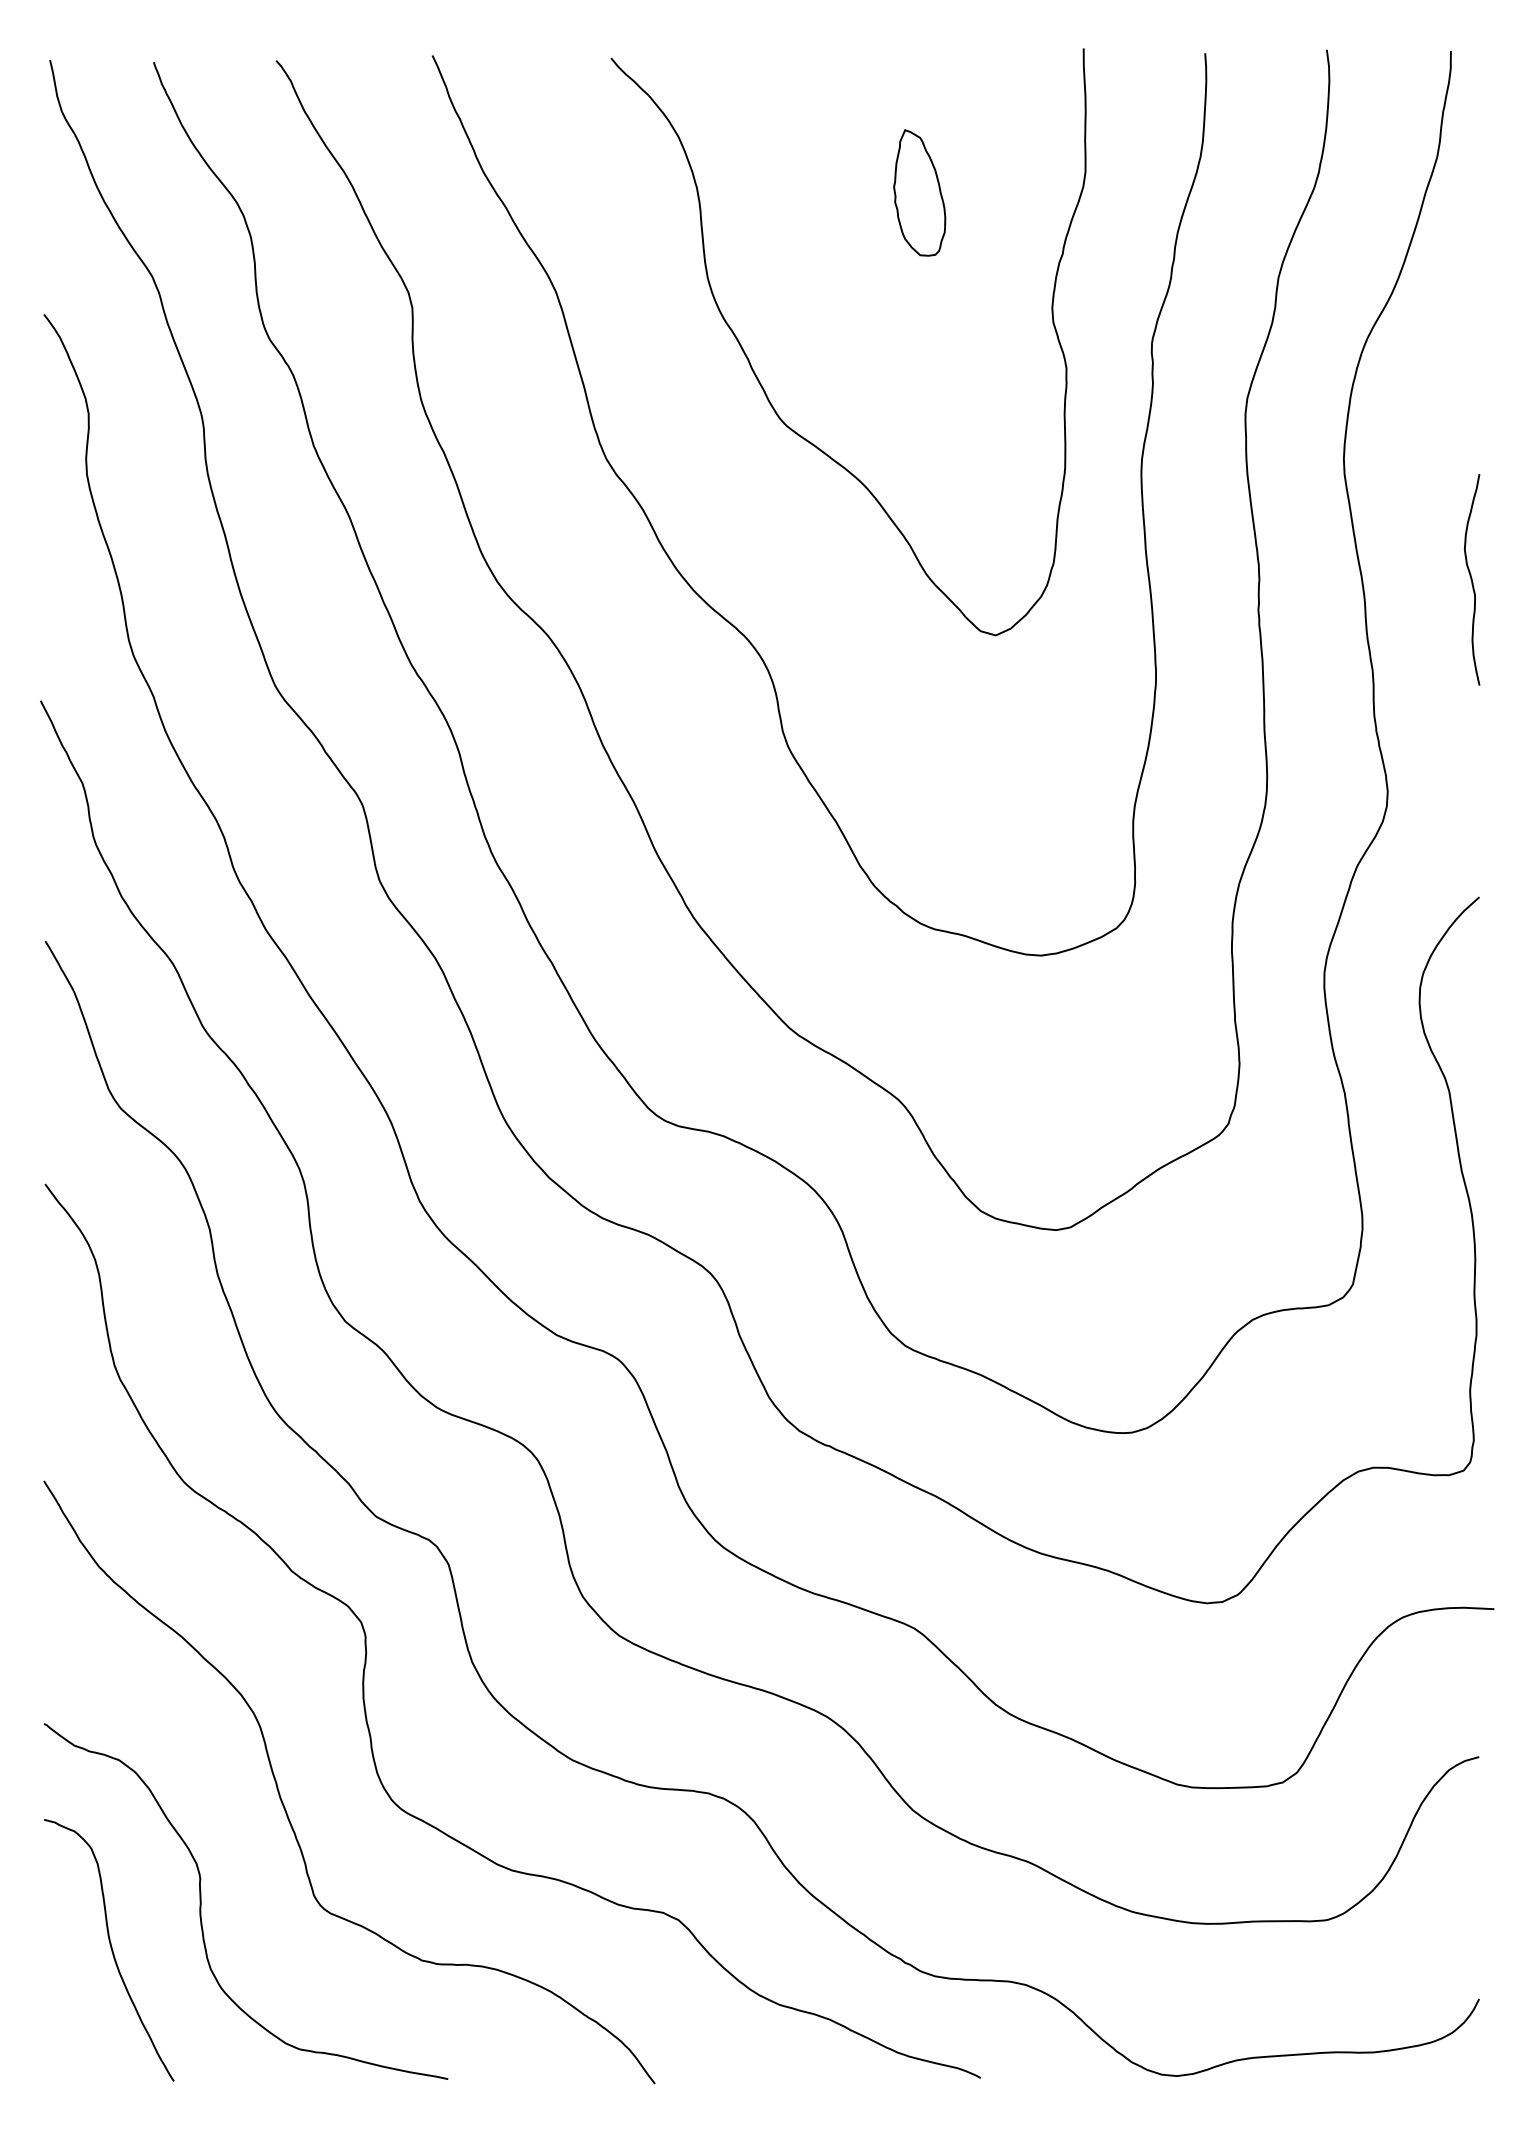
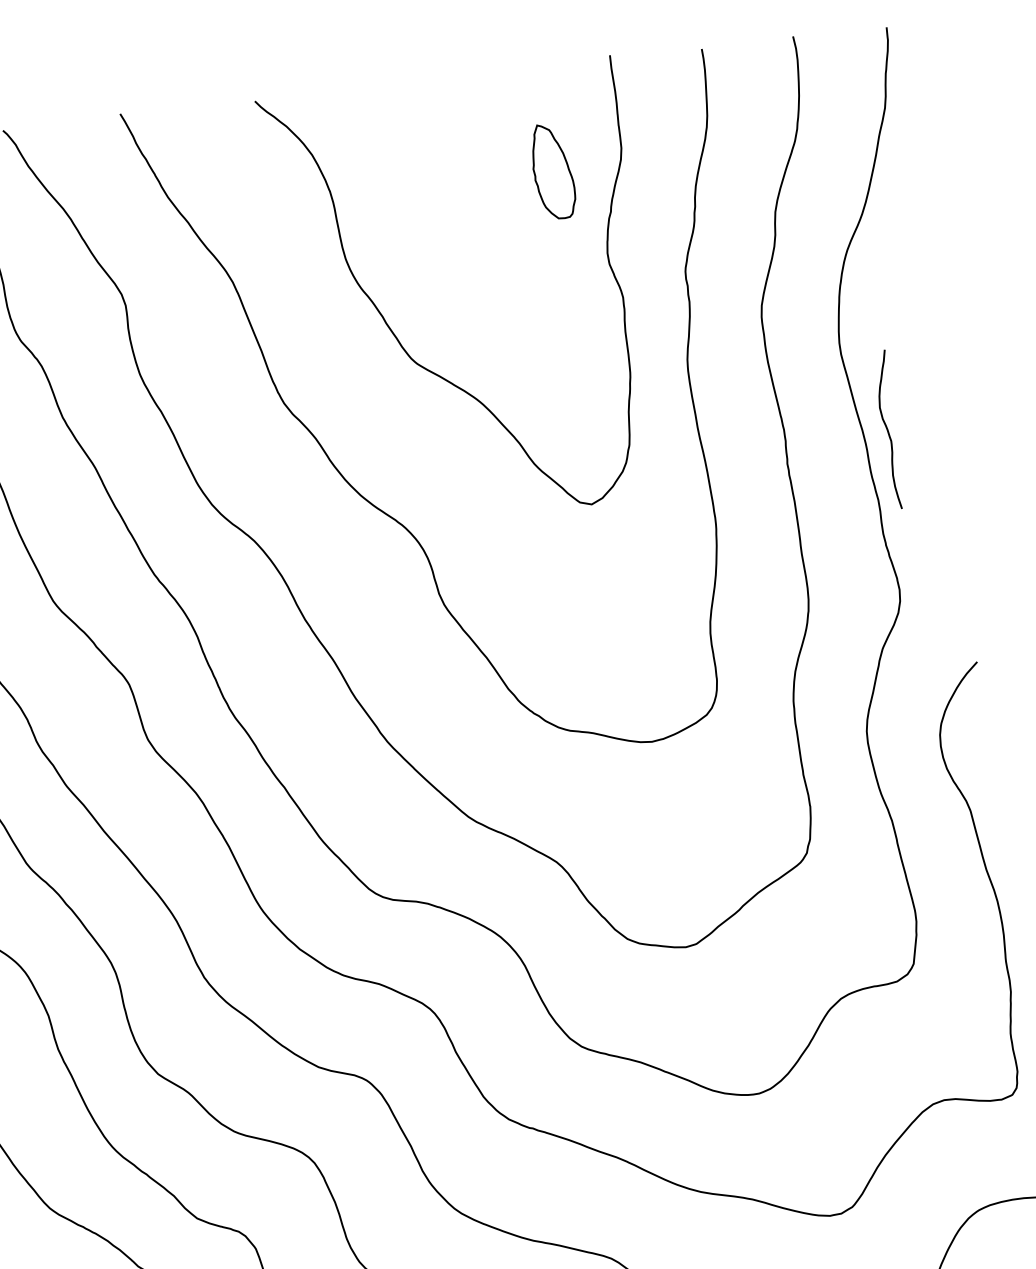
part: (919, 192) -> (553, 171), moved
curve: (1472, 579) -> (888, 429), moved

